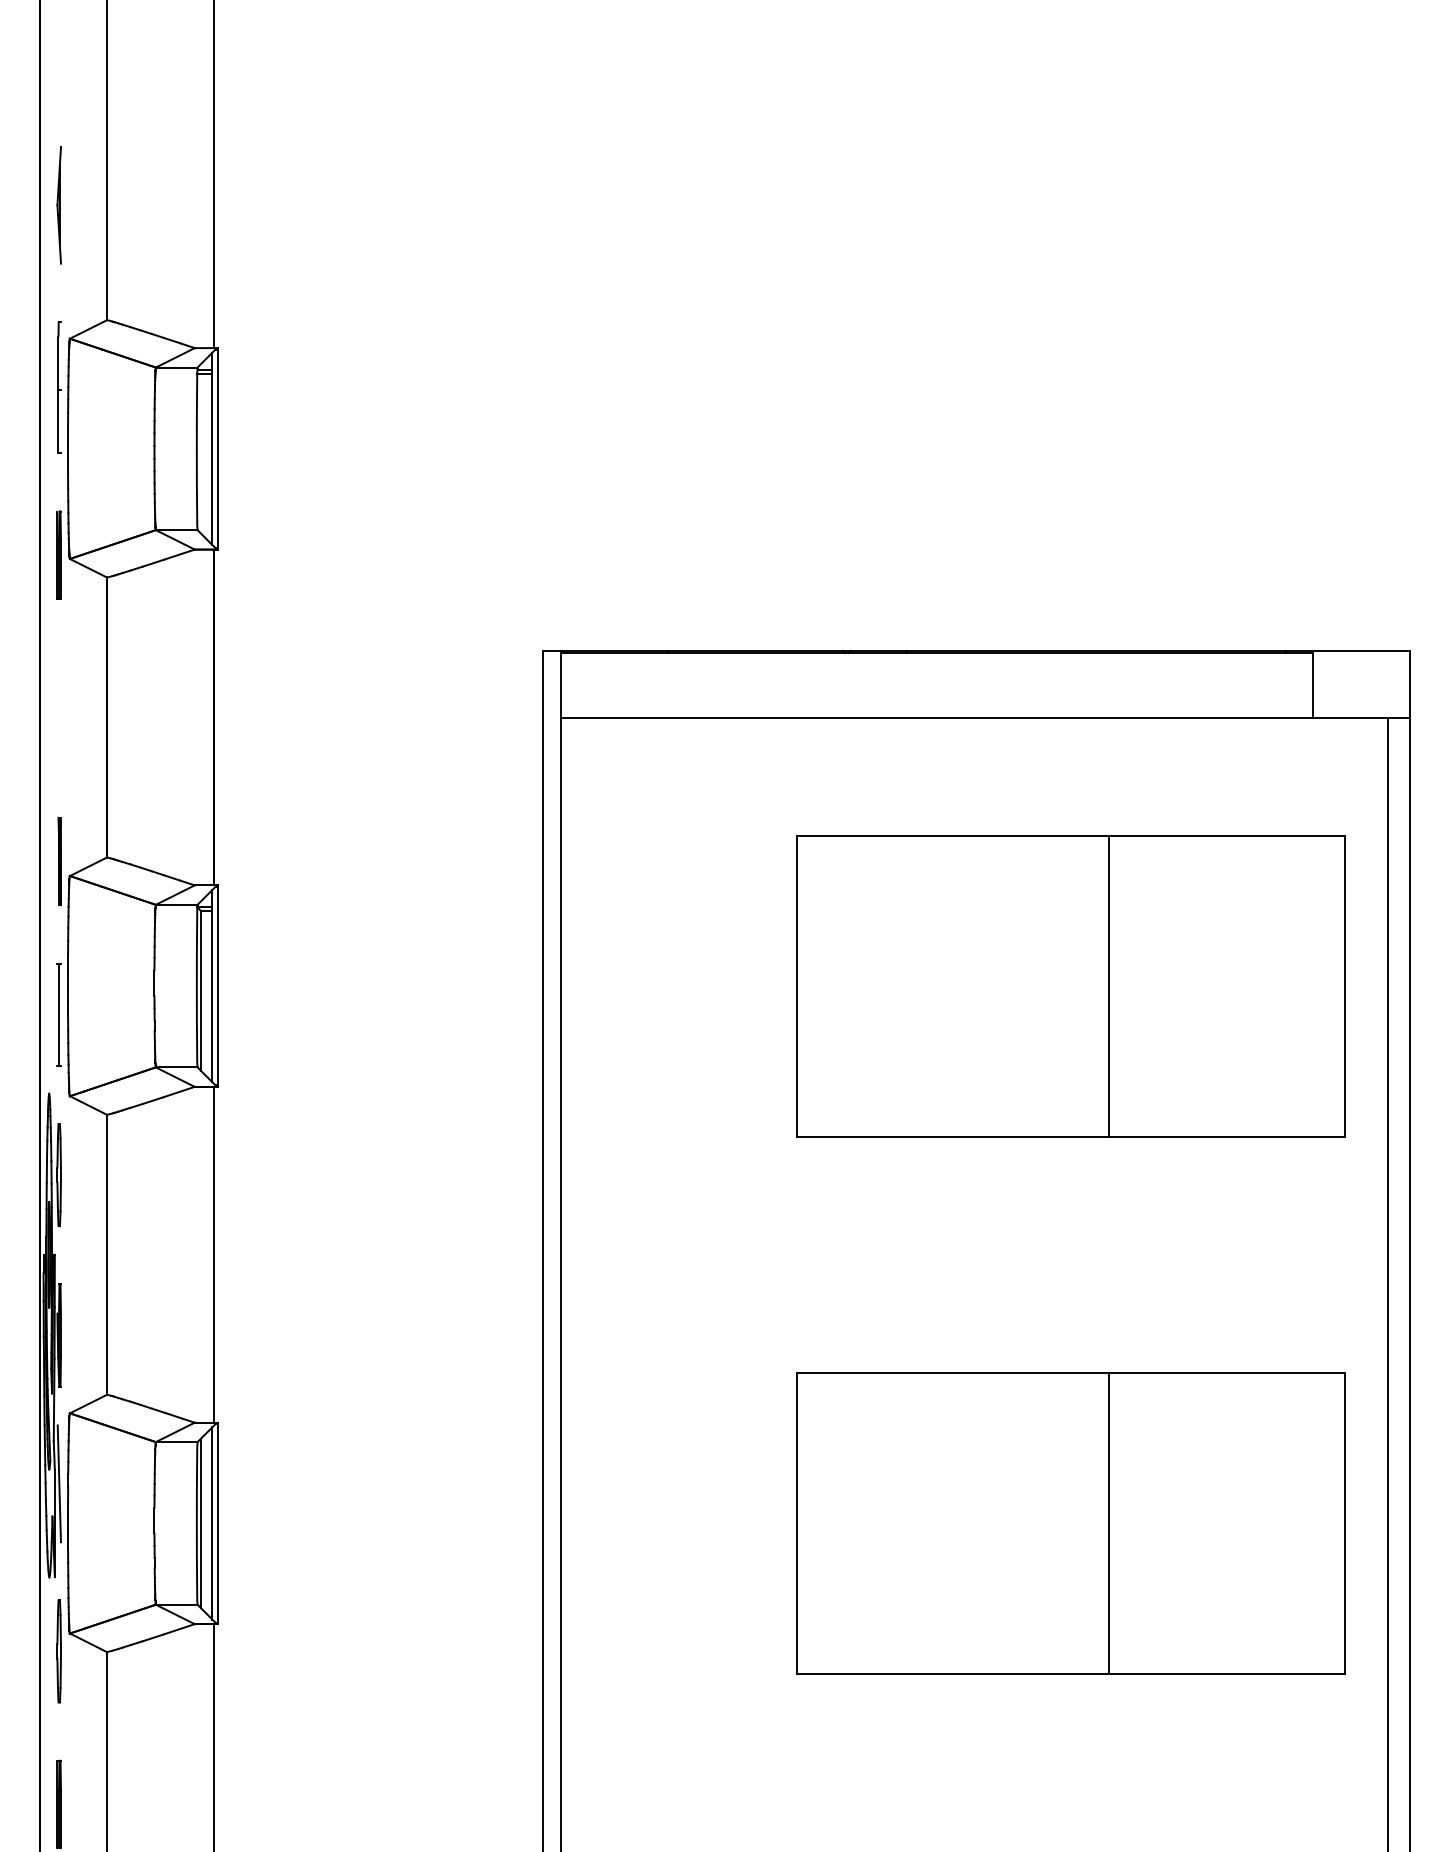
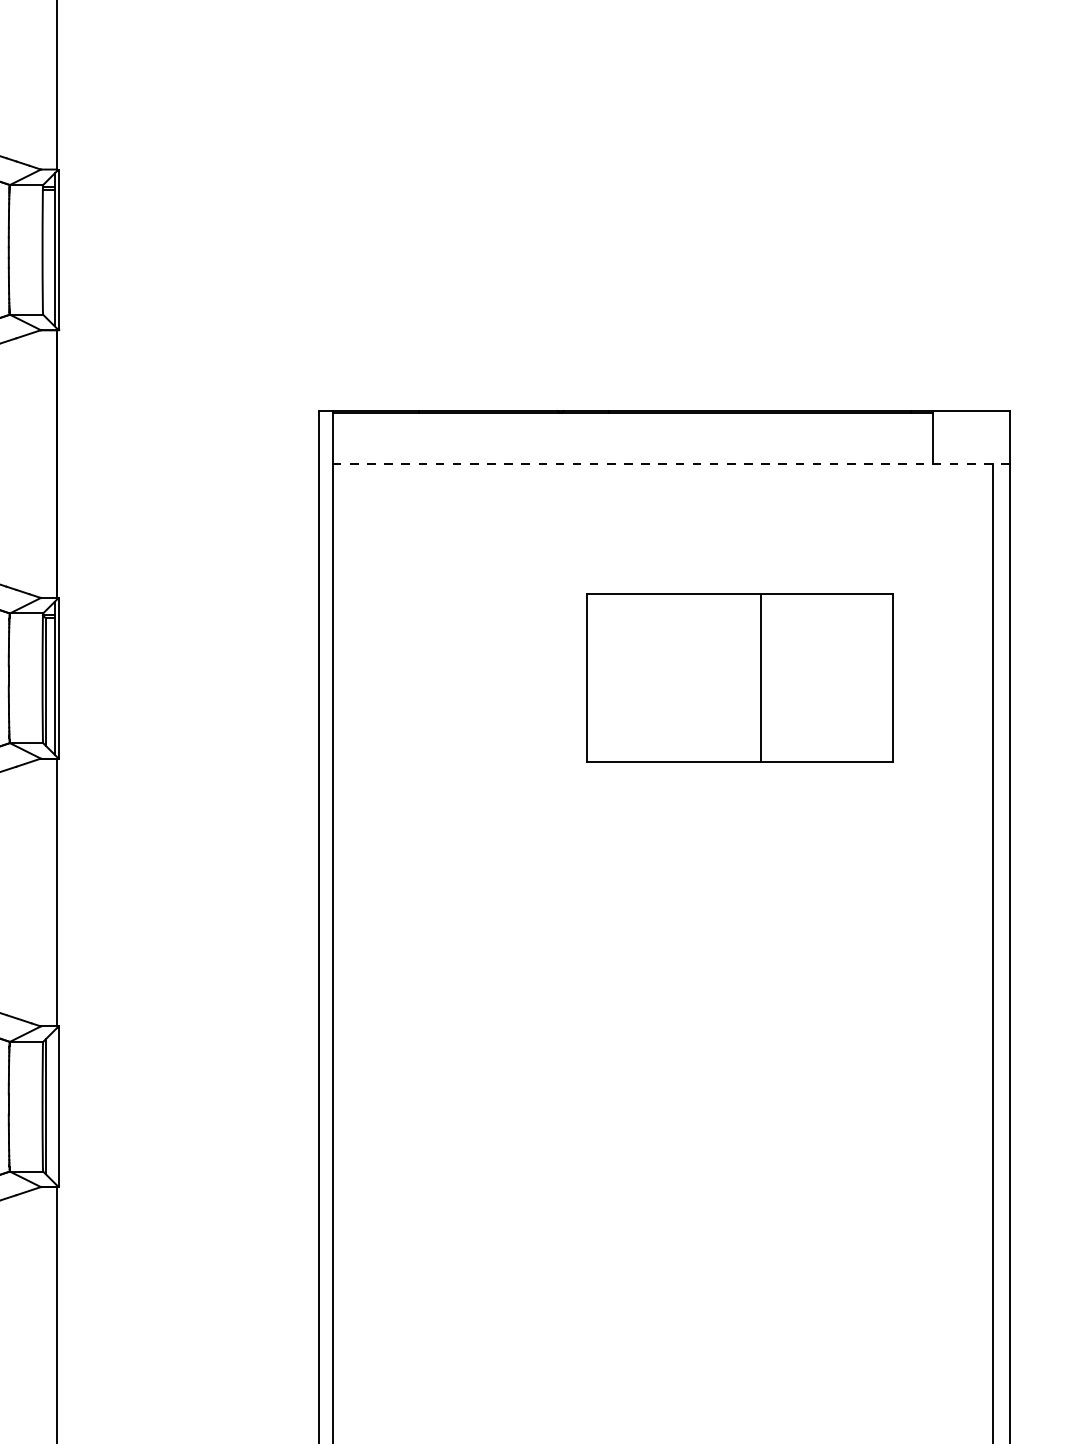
line: (985, 717) -> (671, 464), solid -> dashed
part: (1070, 986) -> (739, 678), size x0.7
line: (212, 1523) -> (55, 1106), removed
part: (1070, 1523) -> (739, 1106), removed

